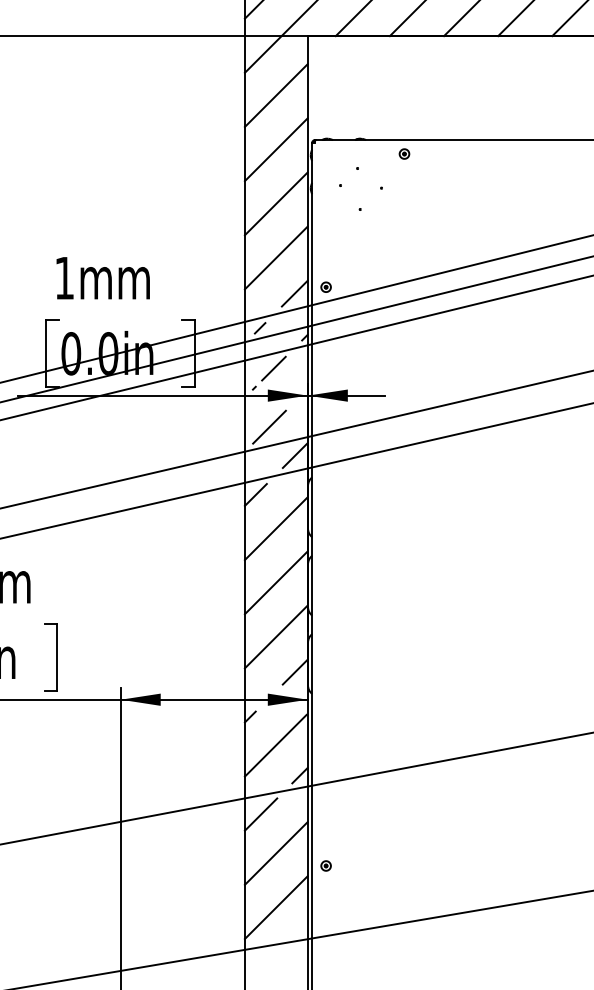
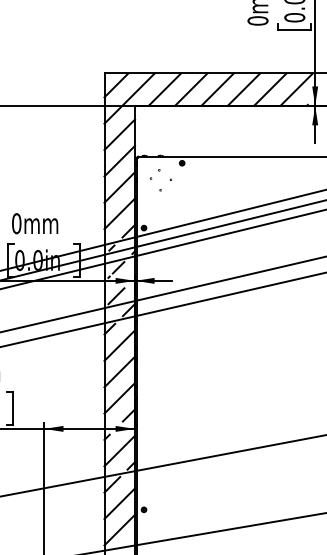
text: (64, 277) -> (16, 223), 1mm -> 0mm

